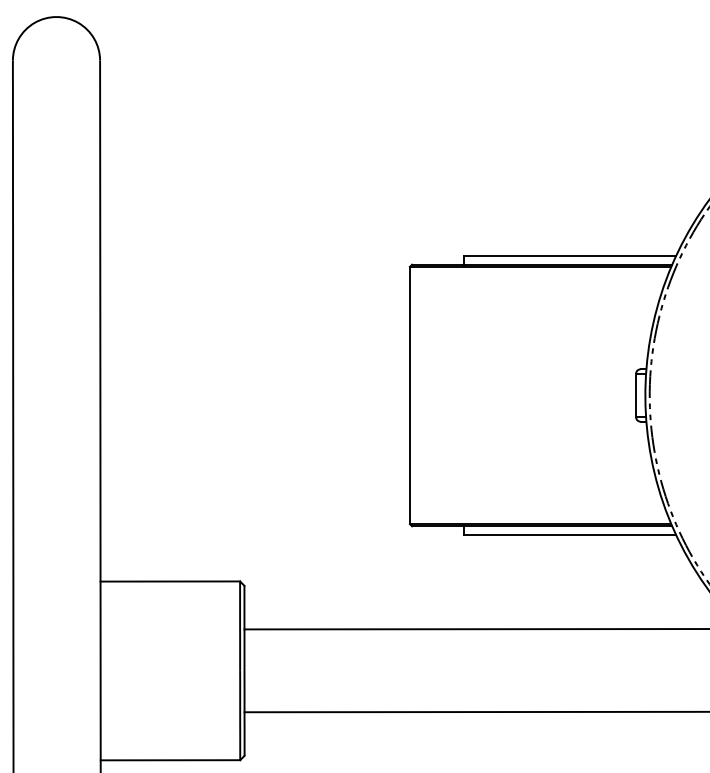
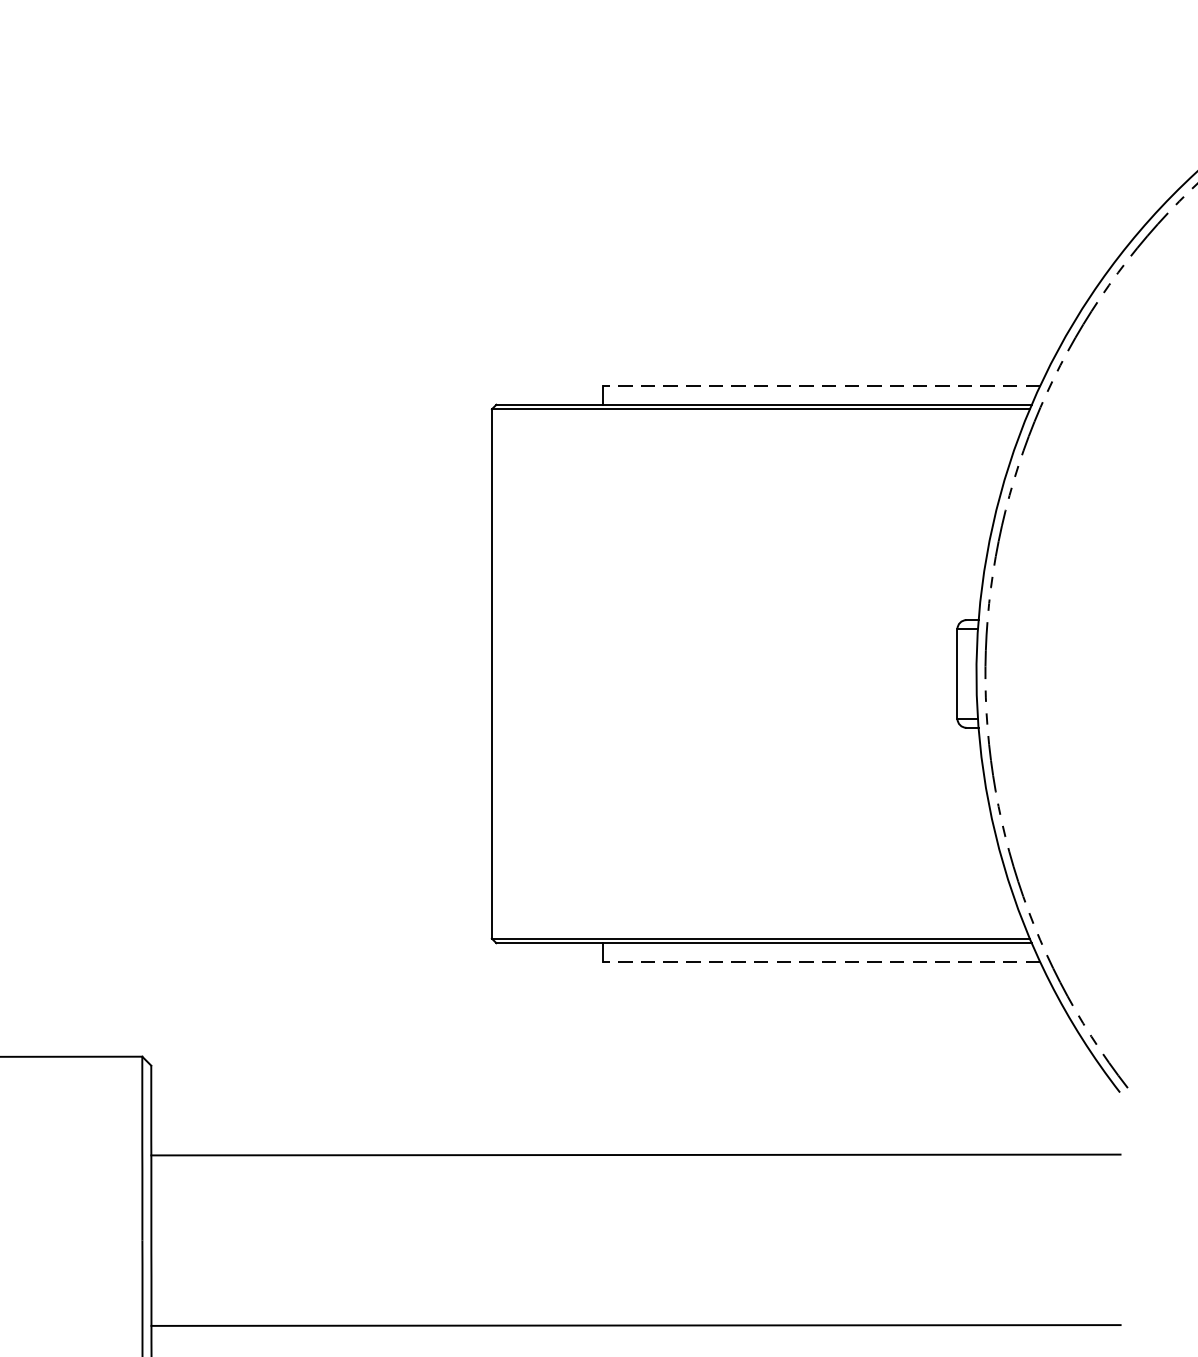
line: (569, 255) -> (820, 385), solid -> dashed
line: (569, 535) -> (820, 962), solid -> dashed

